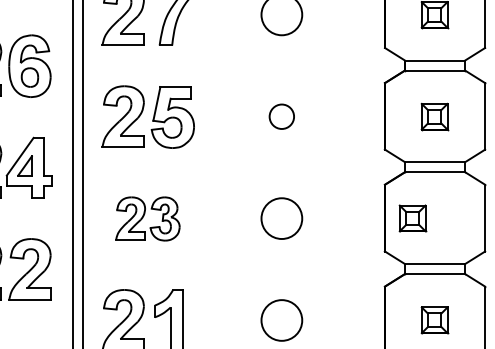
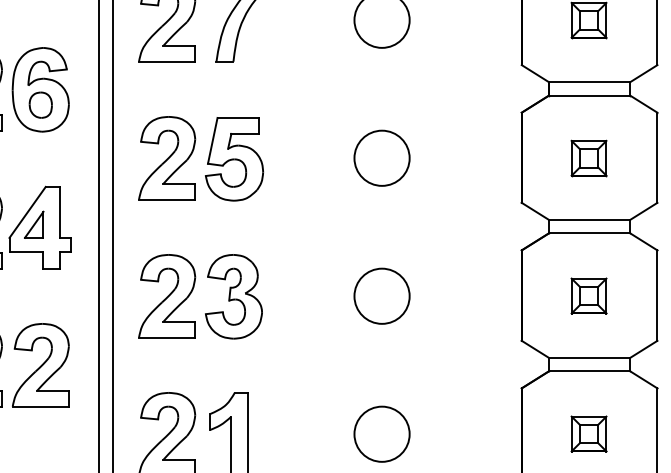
circle: (281, 116) -> (381, 157), size x1.67
part: (147, 218) -> (200, 296), size x1.43
part: (412, 218) -> (588, 296), moved

